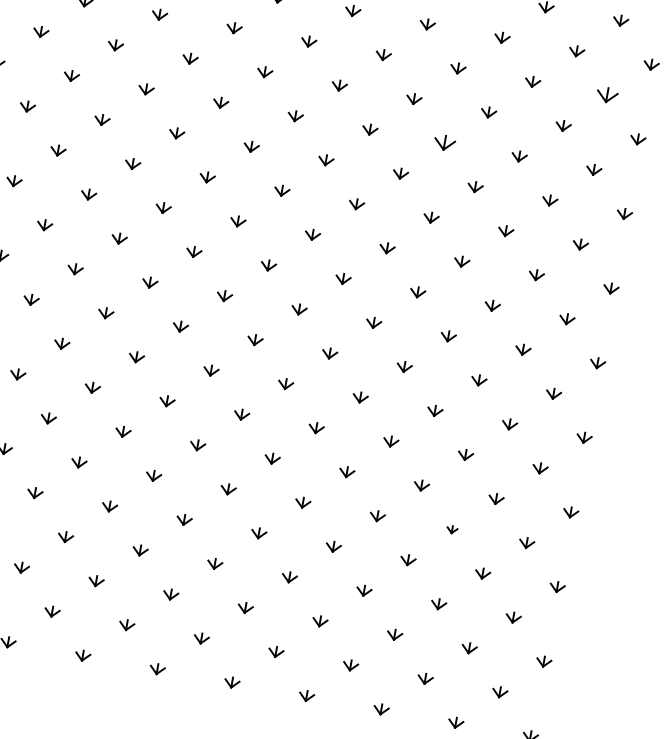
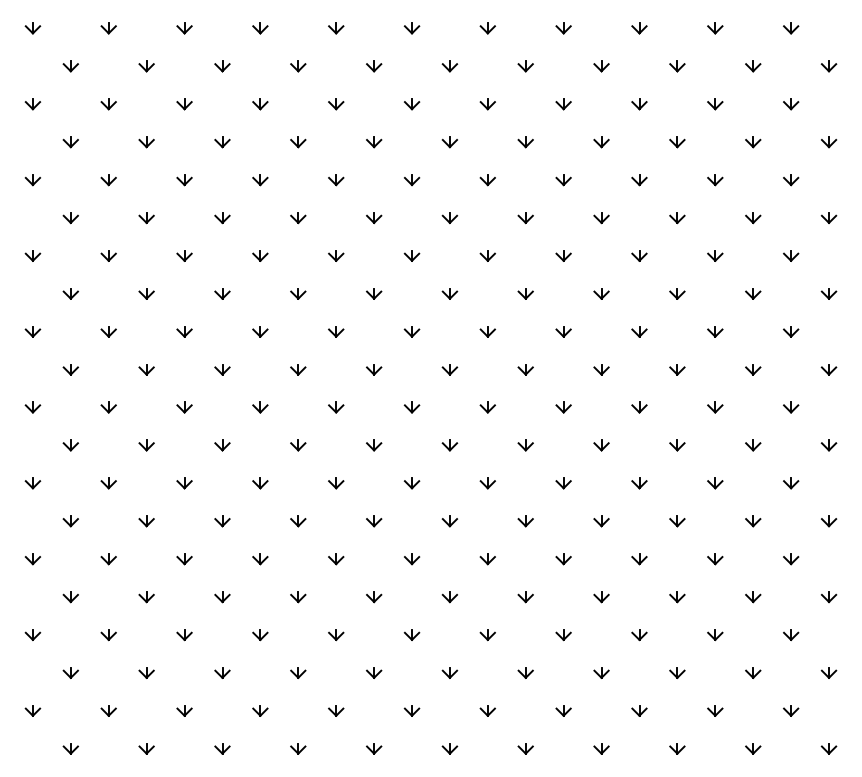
part: (607, 95) -> (791, 104), size x0.71
part: (444, 143) -> (639, 180), size x0.71
part: (452, 529) -> (715, 559), size x1.43

